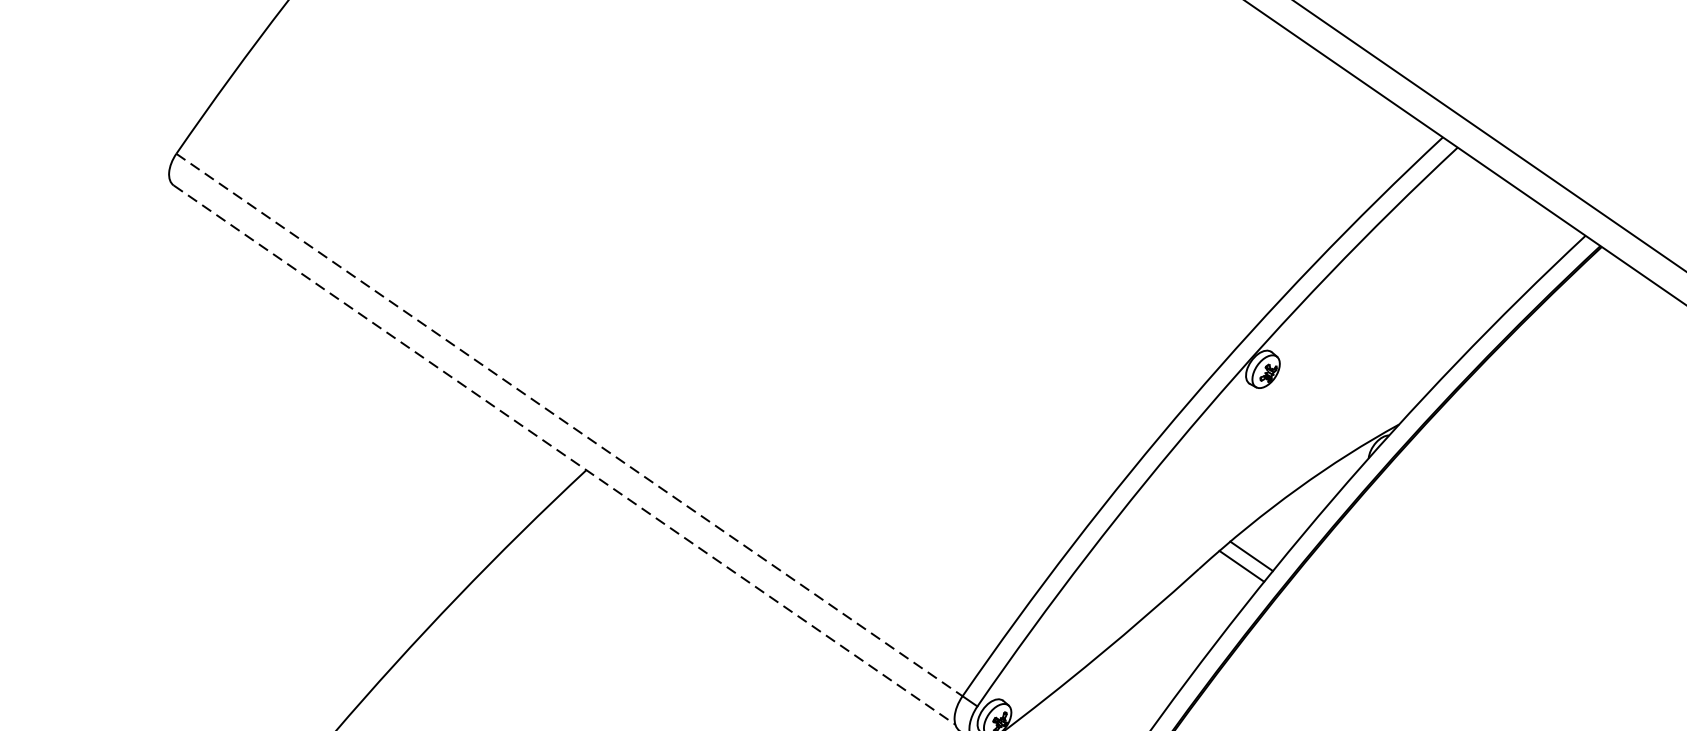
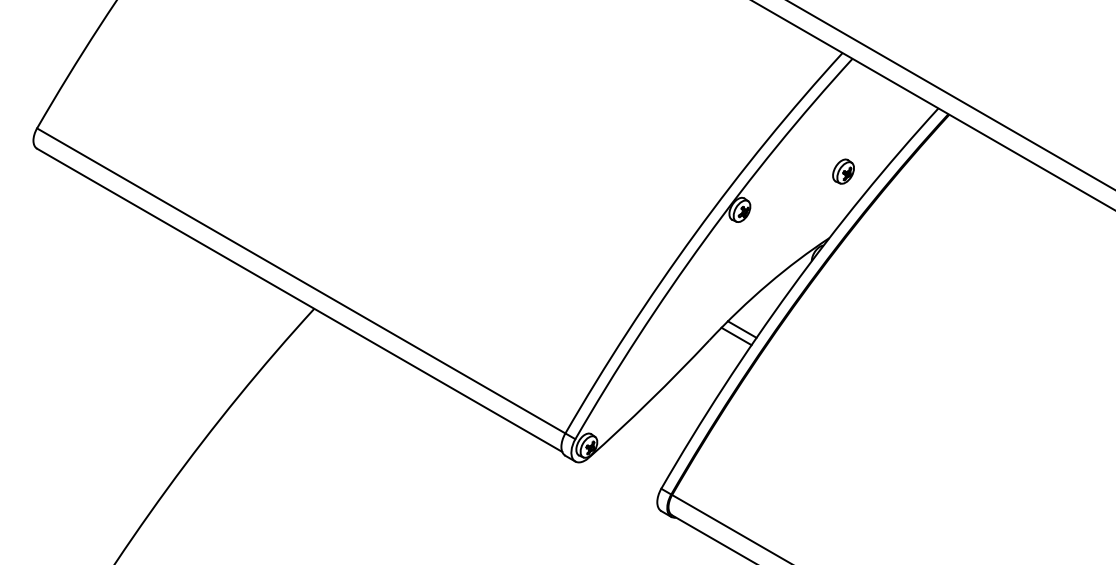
part: (1429, 322) -> (843, 171), added
line: (569, 425) -> (301, 281), dashed -> solid
line: (565, 455) -> (300, 300), dashed -> solid

